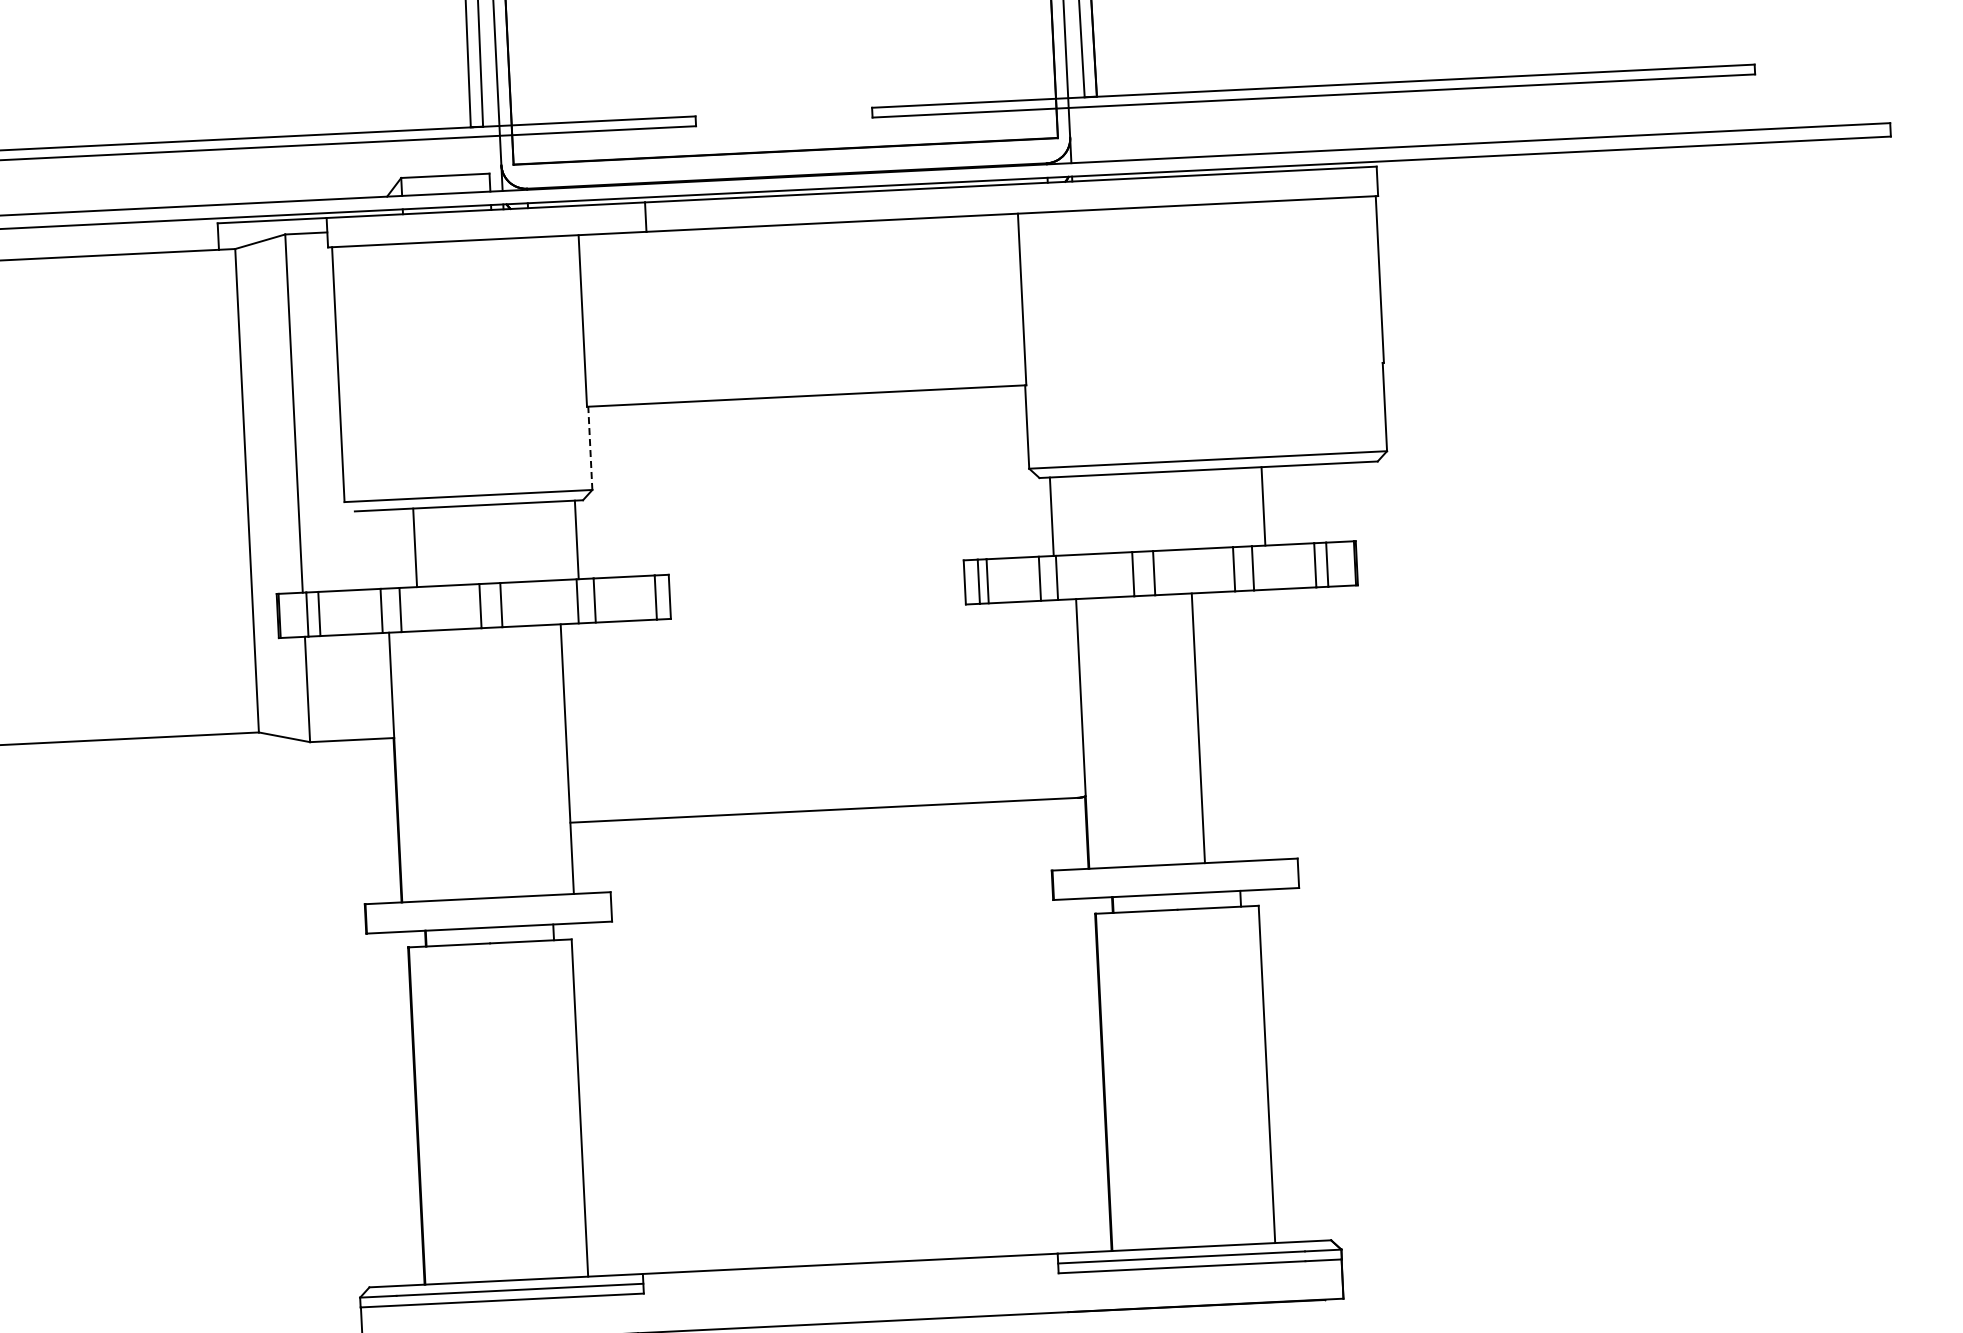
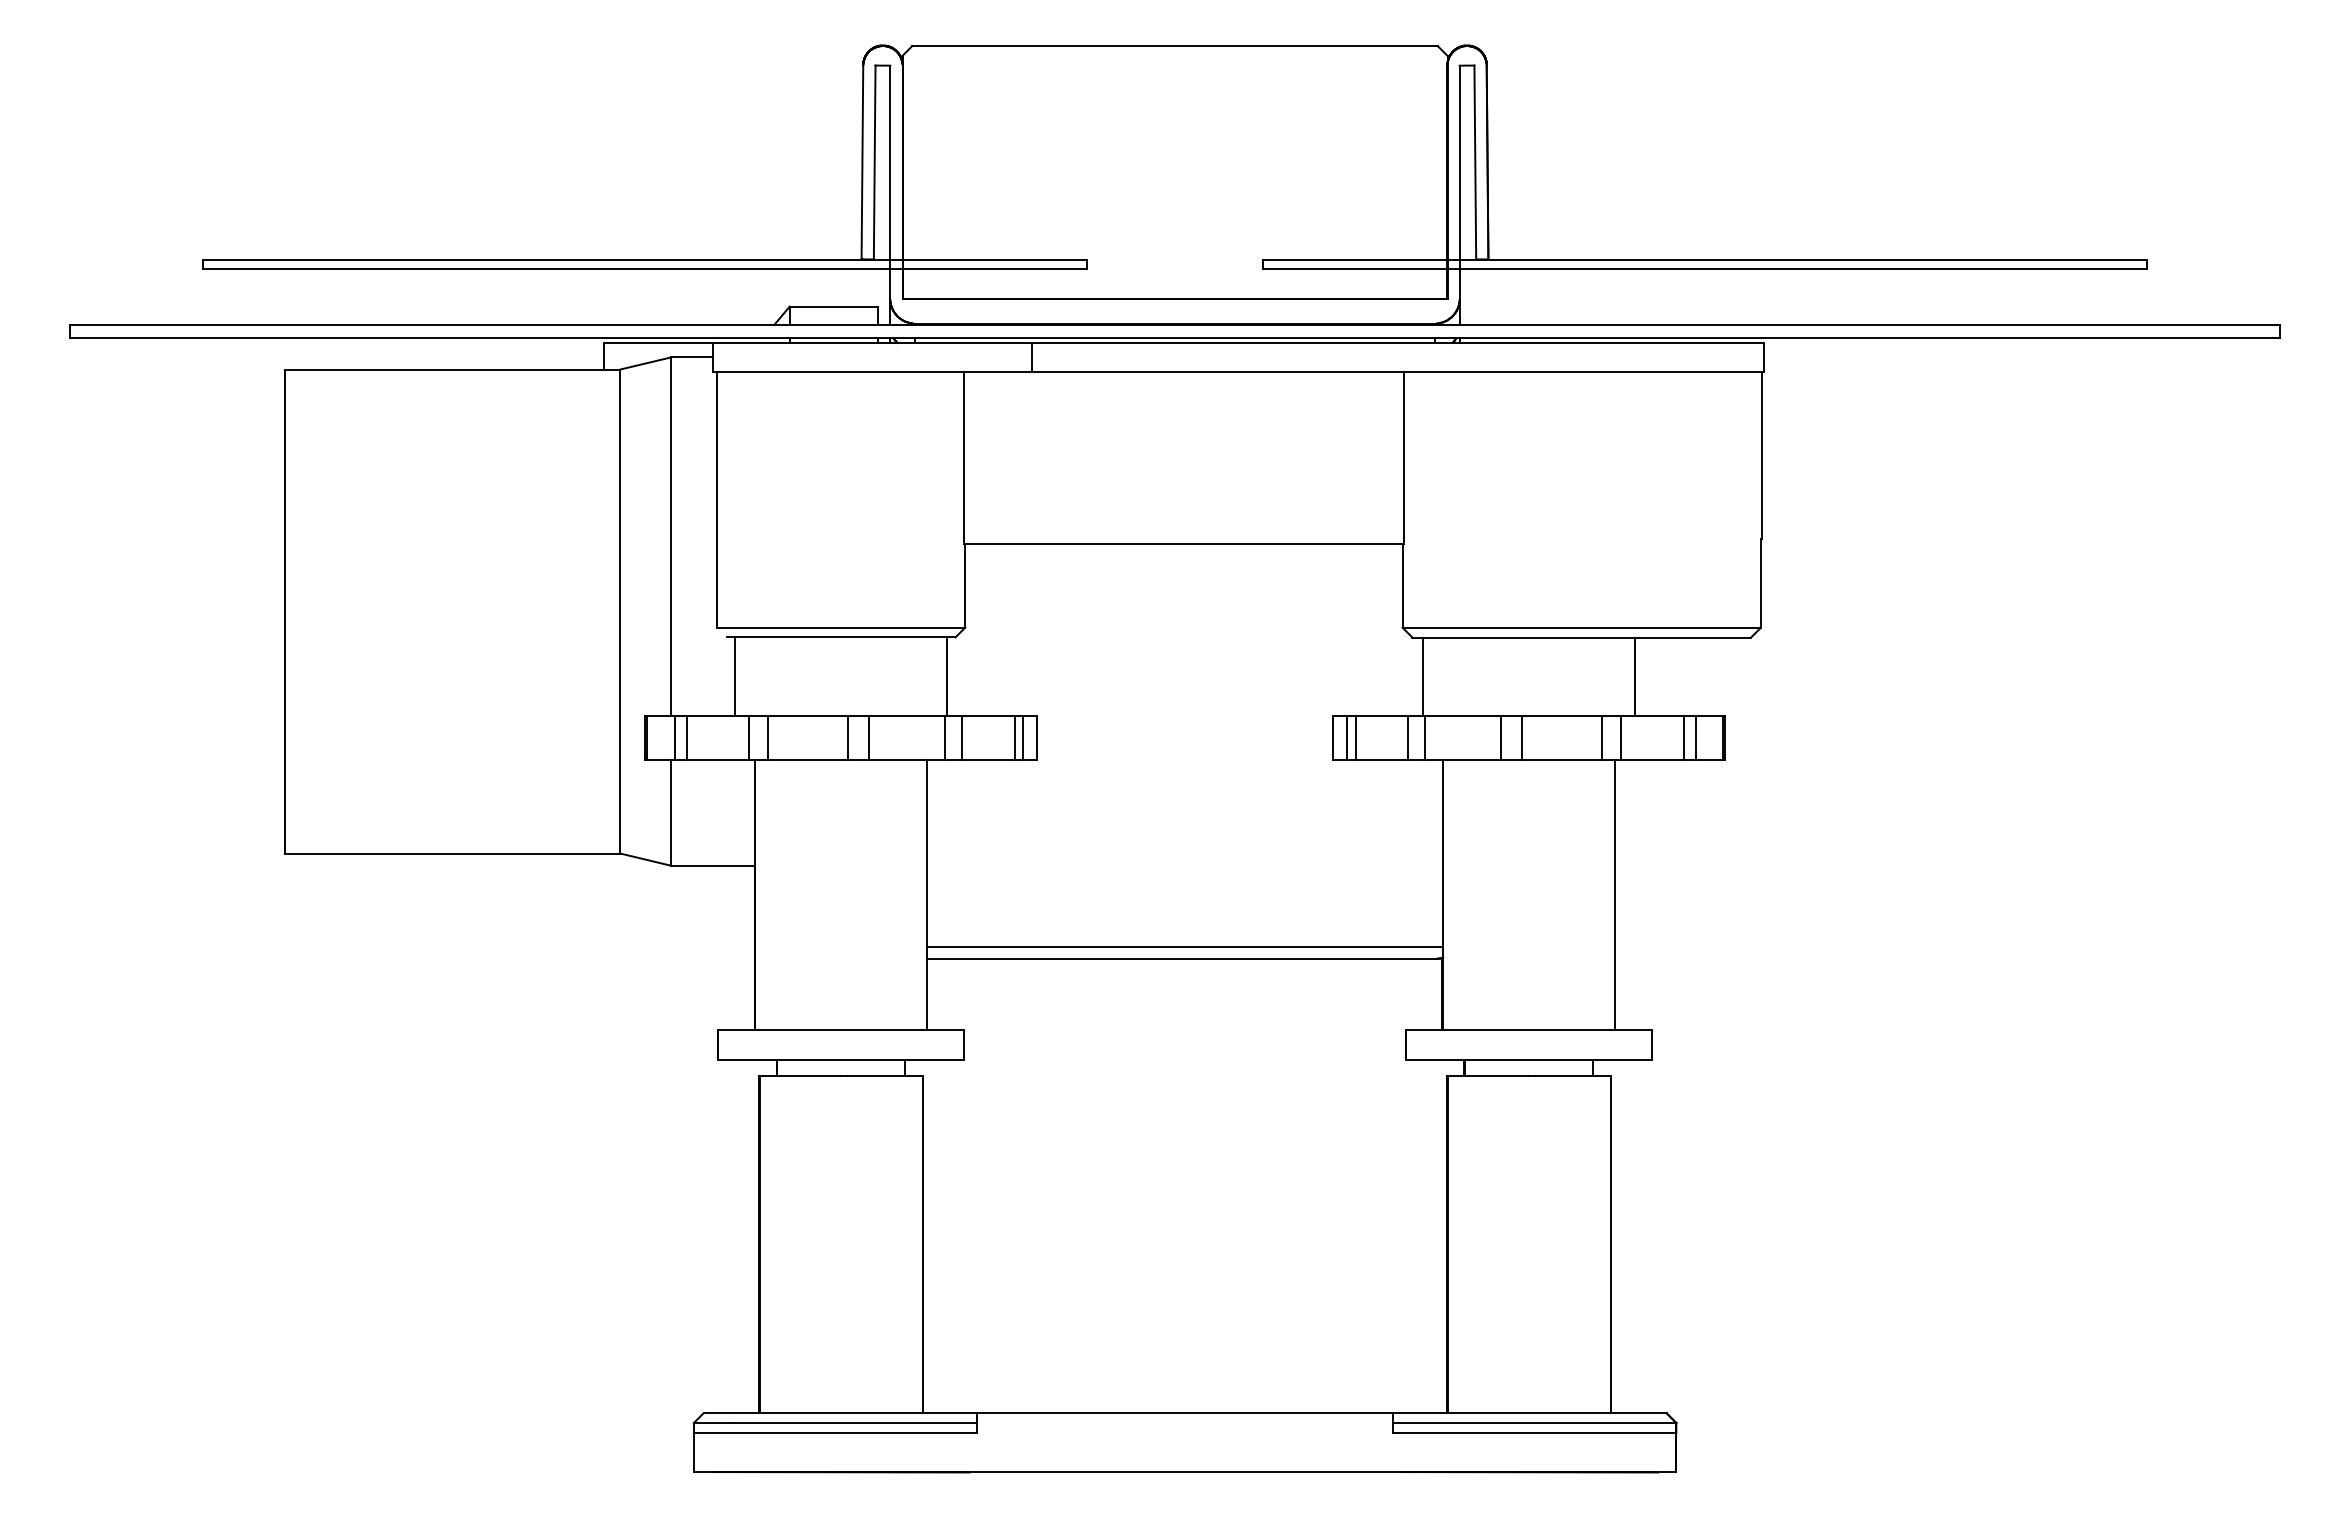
line: (590, 447) -> (965, 585), dashed -> solid
line: (415, 547) -> (735, 676), moved
line: (646, 598) -> (1014, 738), added
line: (1197, 728) -> (1614, 895), moved
line: (827, 797) -> (1185, 946), added

